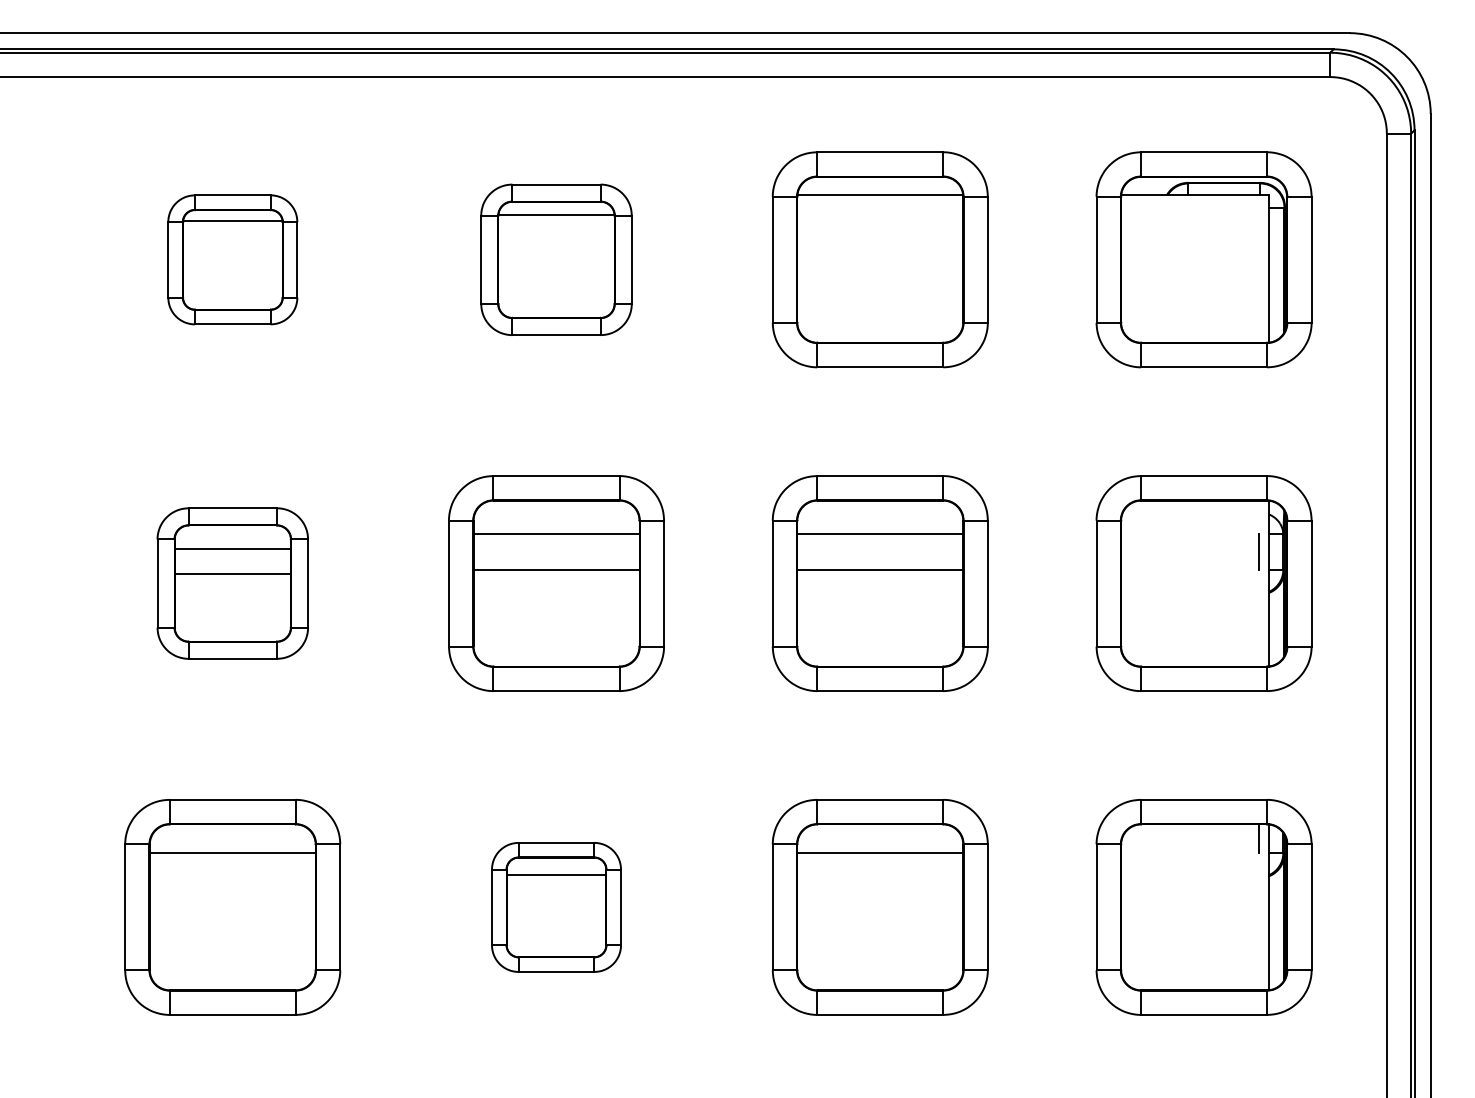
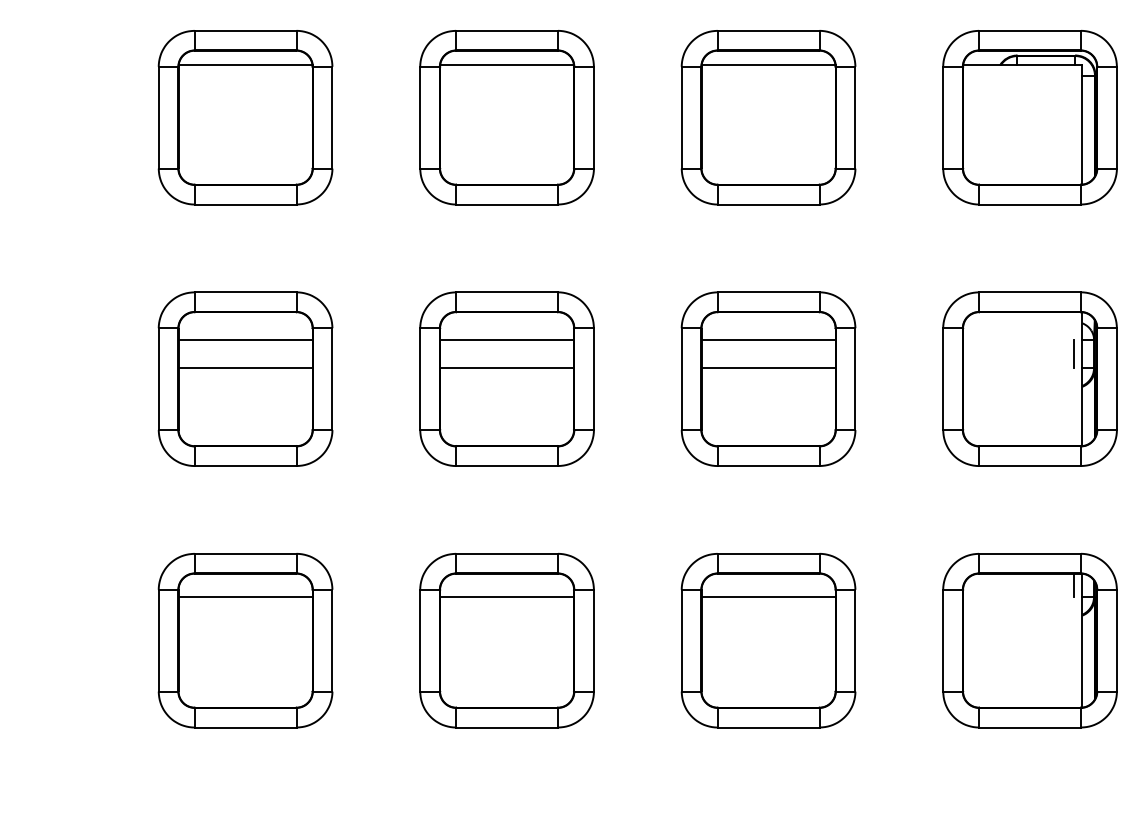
part: (232, 259) -> (245, 117), size x1.67
part: (556, 259) -> (507, 117), size x1.43
part: (232, 583) -> (245, 379), size x1.43
part: (556, 907) -> (507, 640), size x1.67

